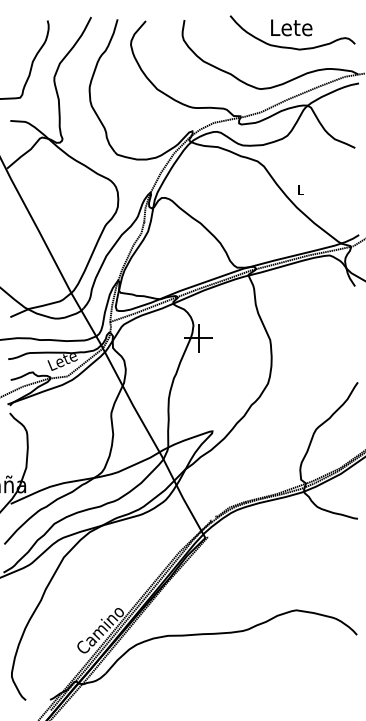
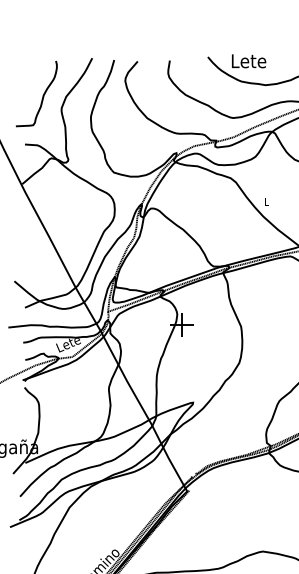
text: (291, 27) -> (248, 60), moved

